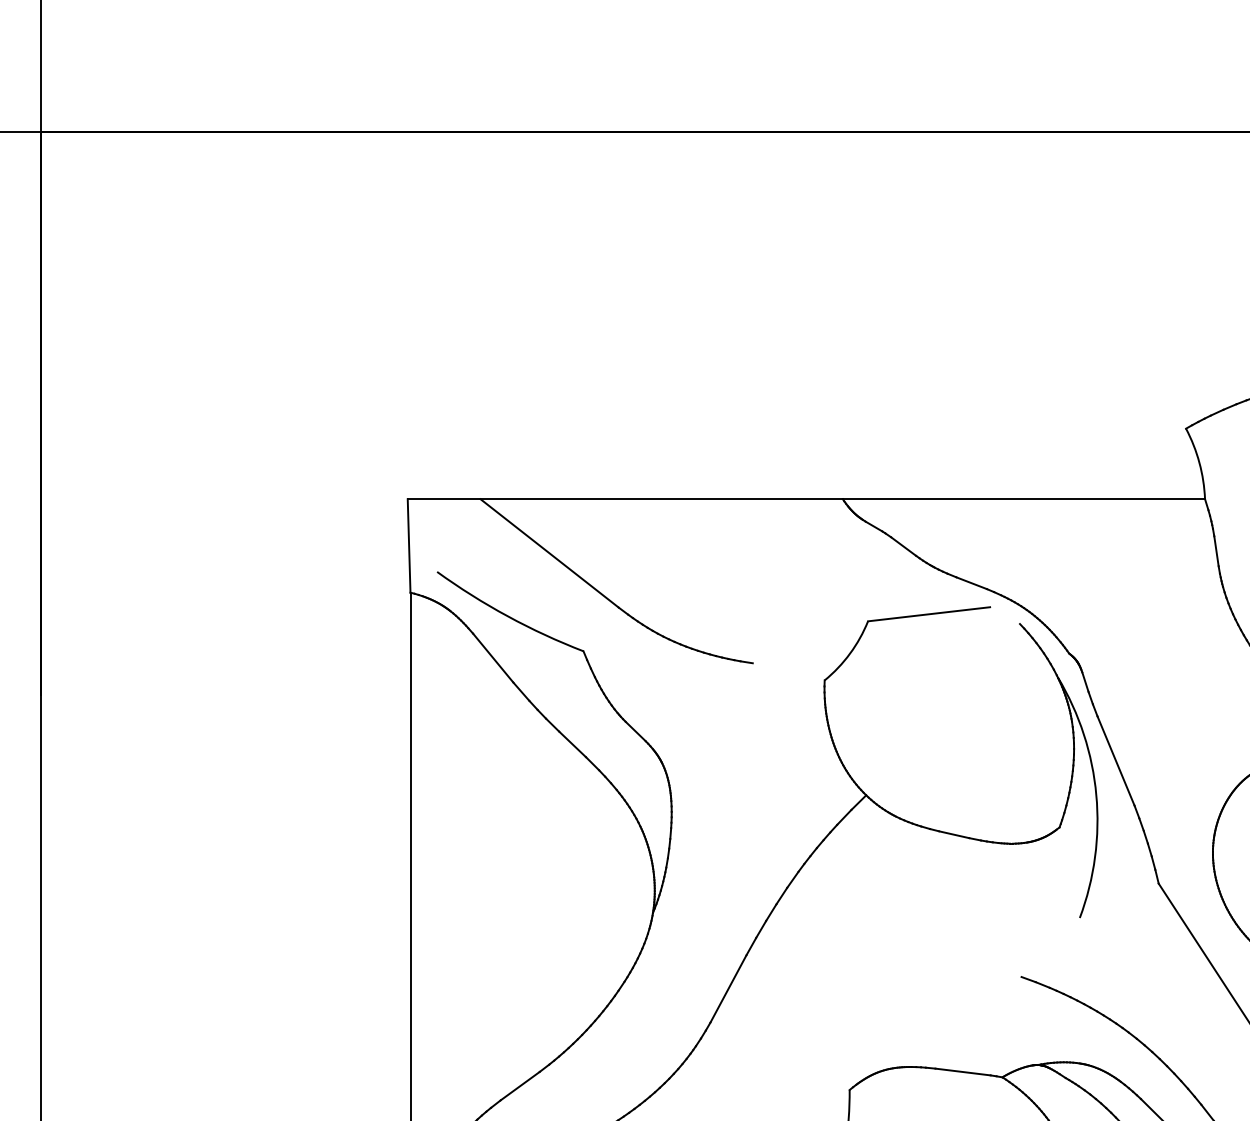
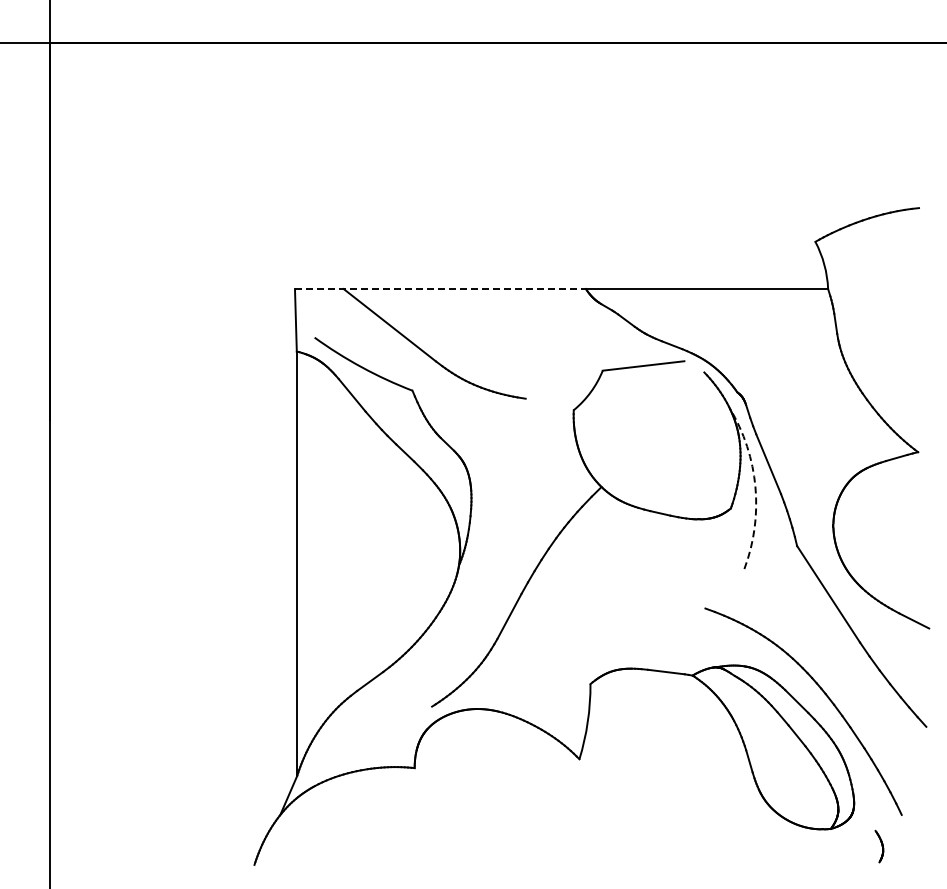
line: (625, 499) -> (440, 289), solid -> dashed
arc: (1096, 794) -> (755, 486), solid -> dashed

